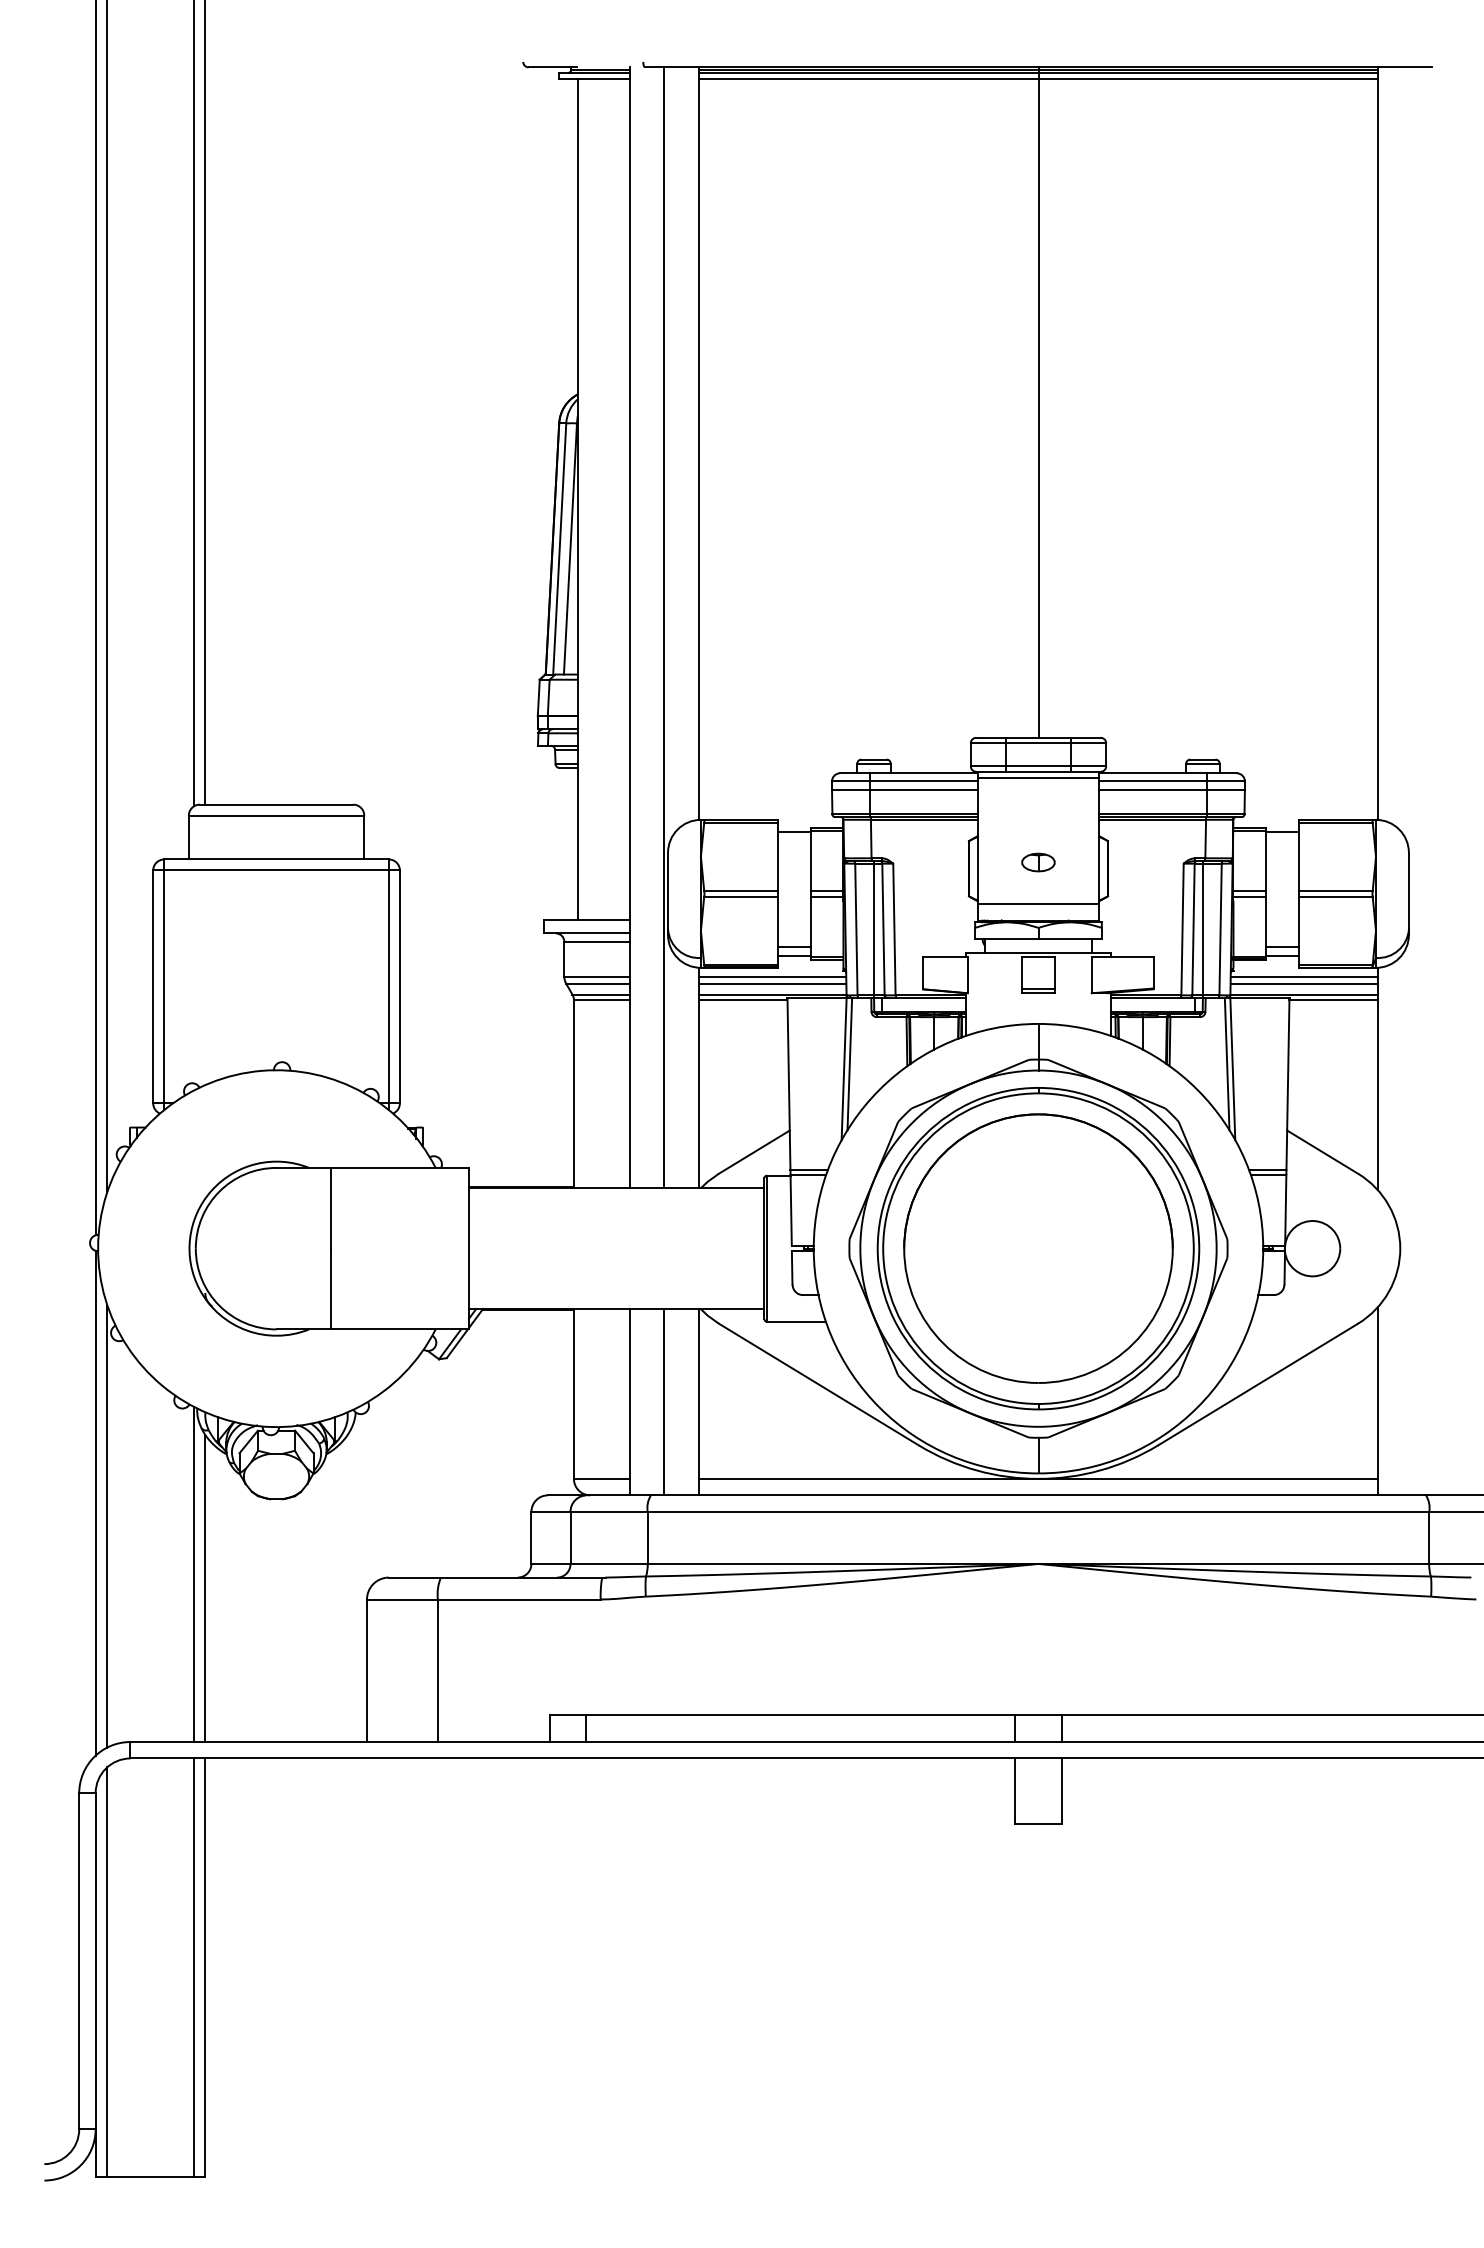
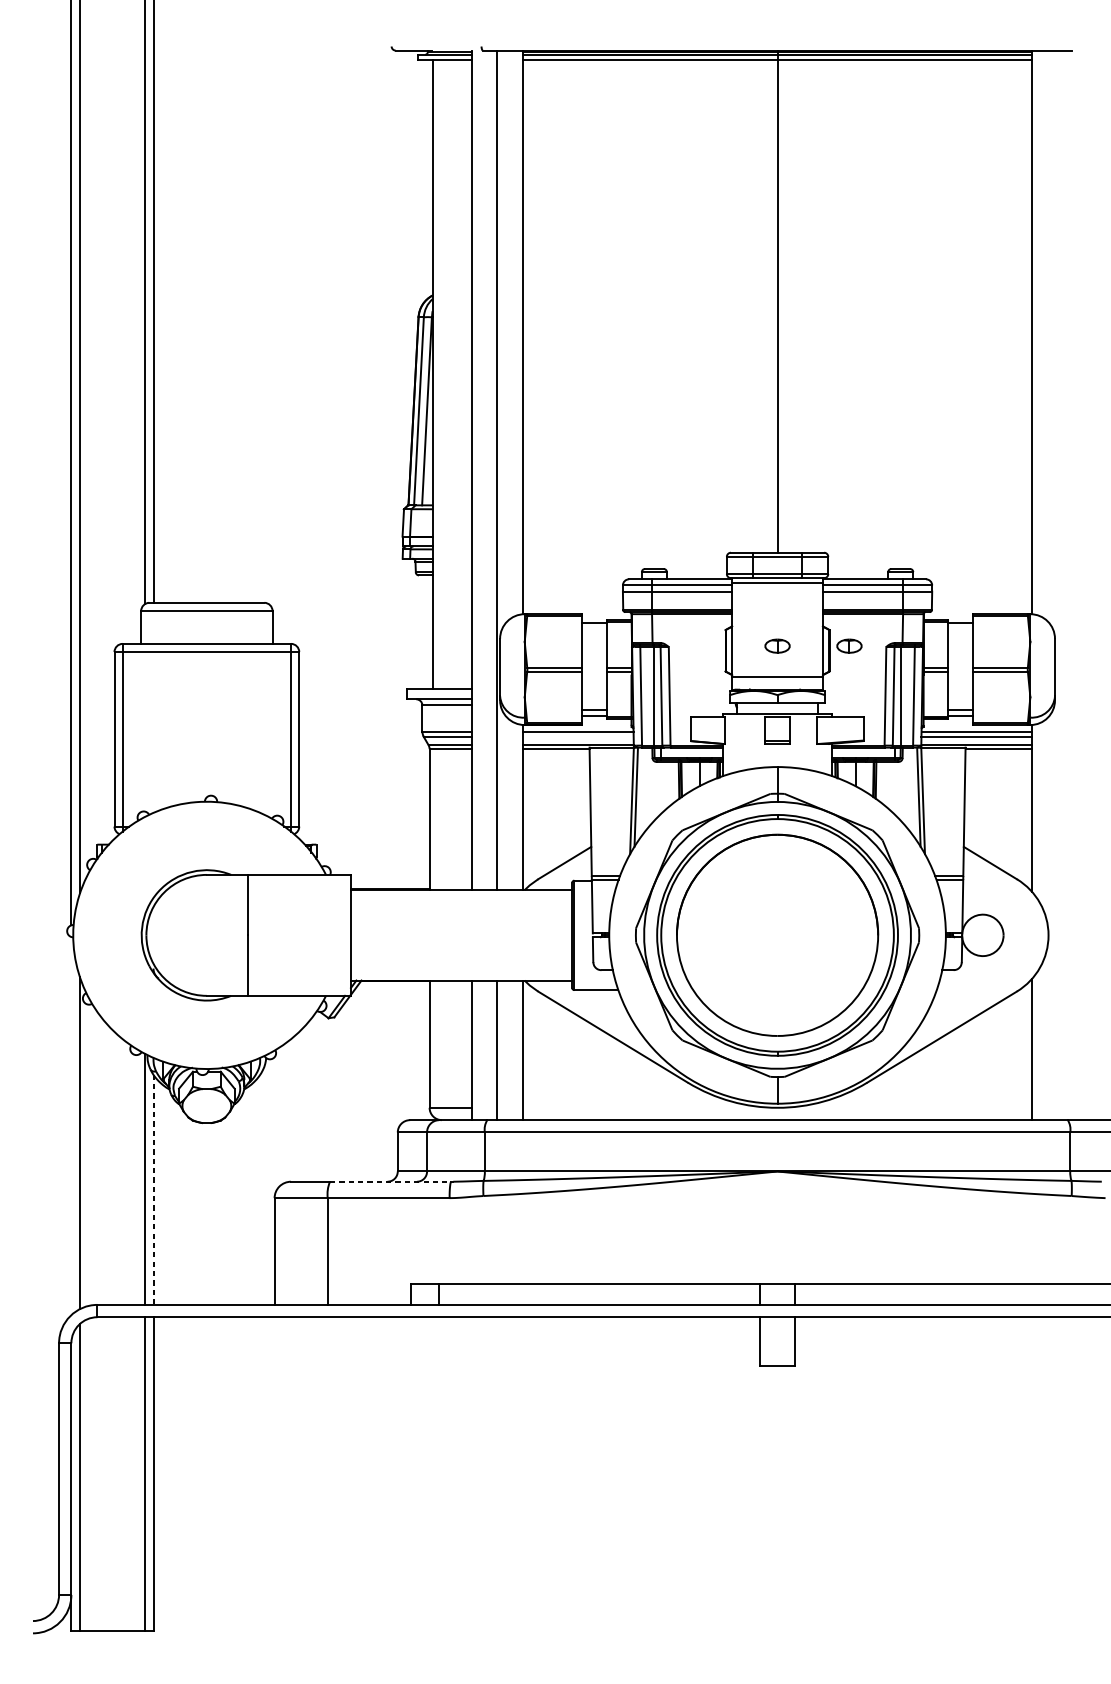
part: (1134, 862) -> (849, 646), added
line: (772, 983) -> (578, 736), removed
line: (1038, 1478) -> (777, 1107), removed
line: (95, 1502) -> (71, 1125), removed
line: (521, 1577) -> (390, 1181), solid -> dashed
line: (205, 1588) -> (153, 1189), solid -> dashed

